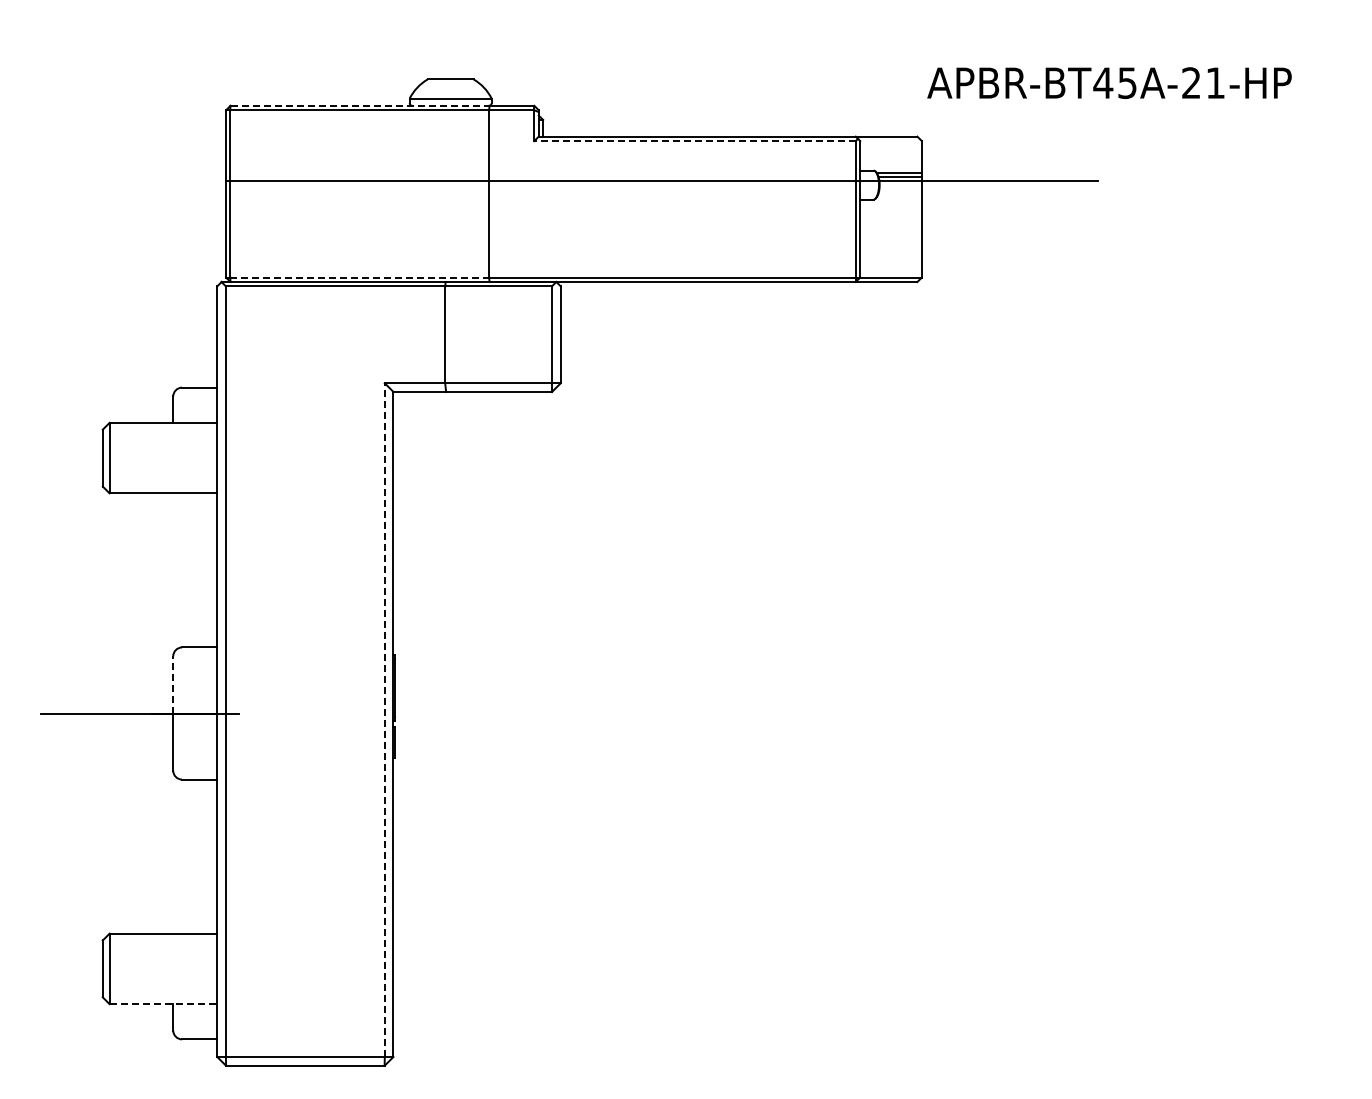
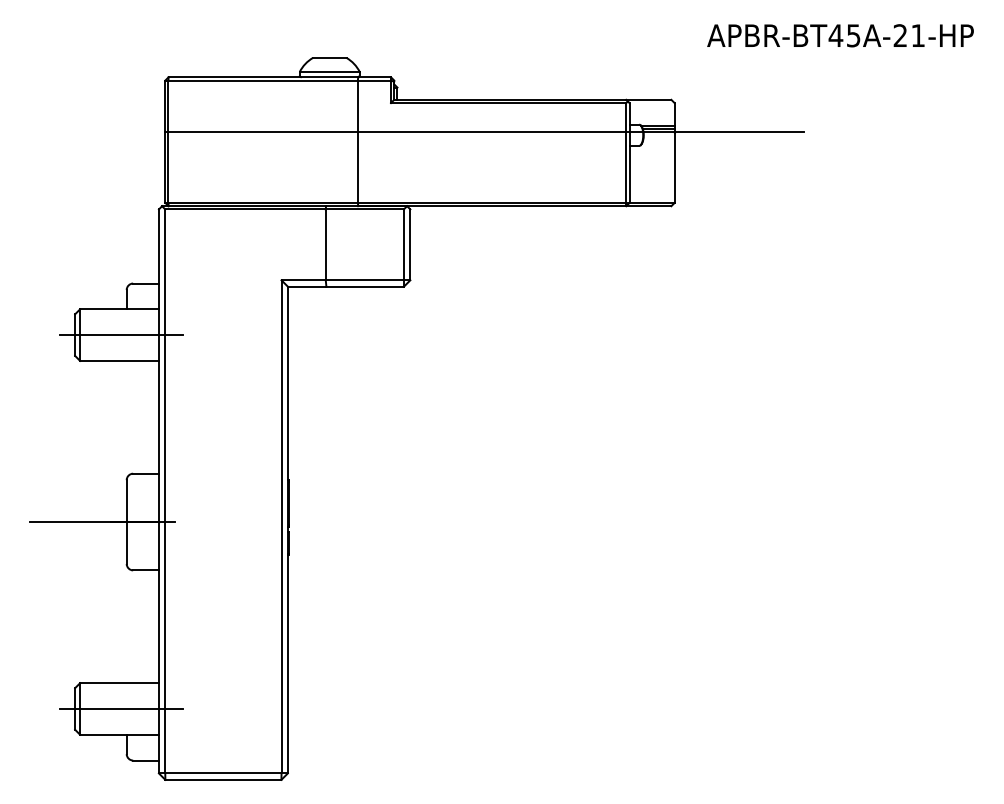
text: (1109, 82) -> (840, 35), moved
line: (360, 105) -> (263, 77), dashed -> solid
line: (695, 141) -> (508, 103), dashed -> solid
line: (360, 277) -> (263, 202), dashed -> solid
line: (165, 458) -> (121, 335), added
line: (173, 684) -> (126, 500), dashed -> solid
line: (384, 720) -> (281, 527), dashed -> solid
line: (165, 968) -> (121, 708), added
line: (163, 1004) -> (119, 735), dashed -> solid

